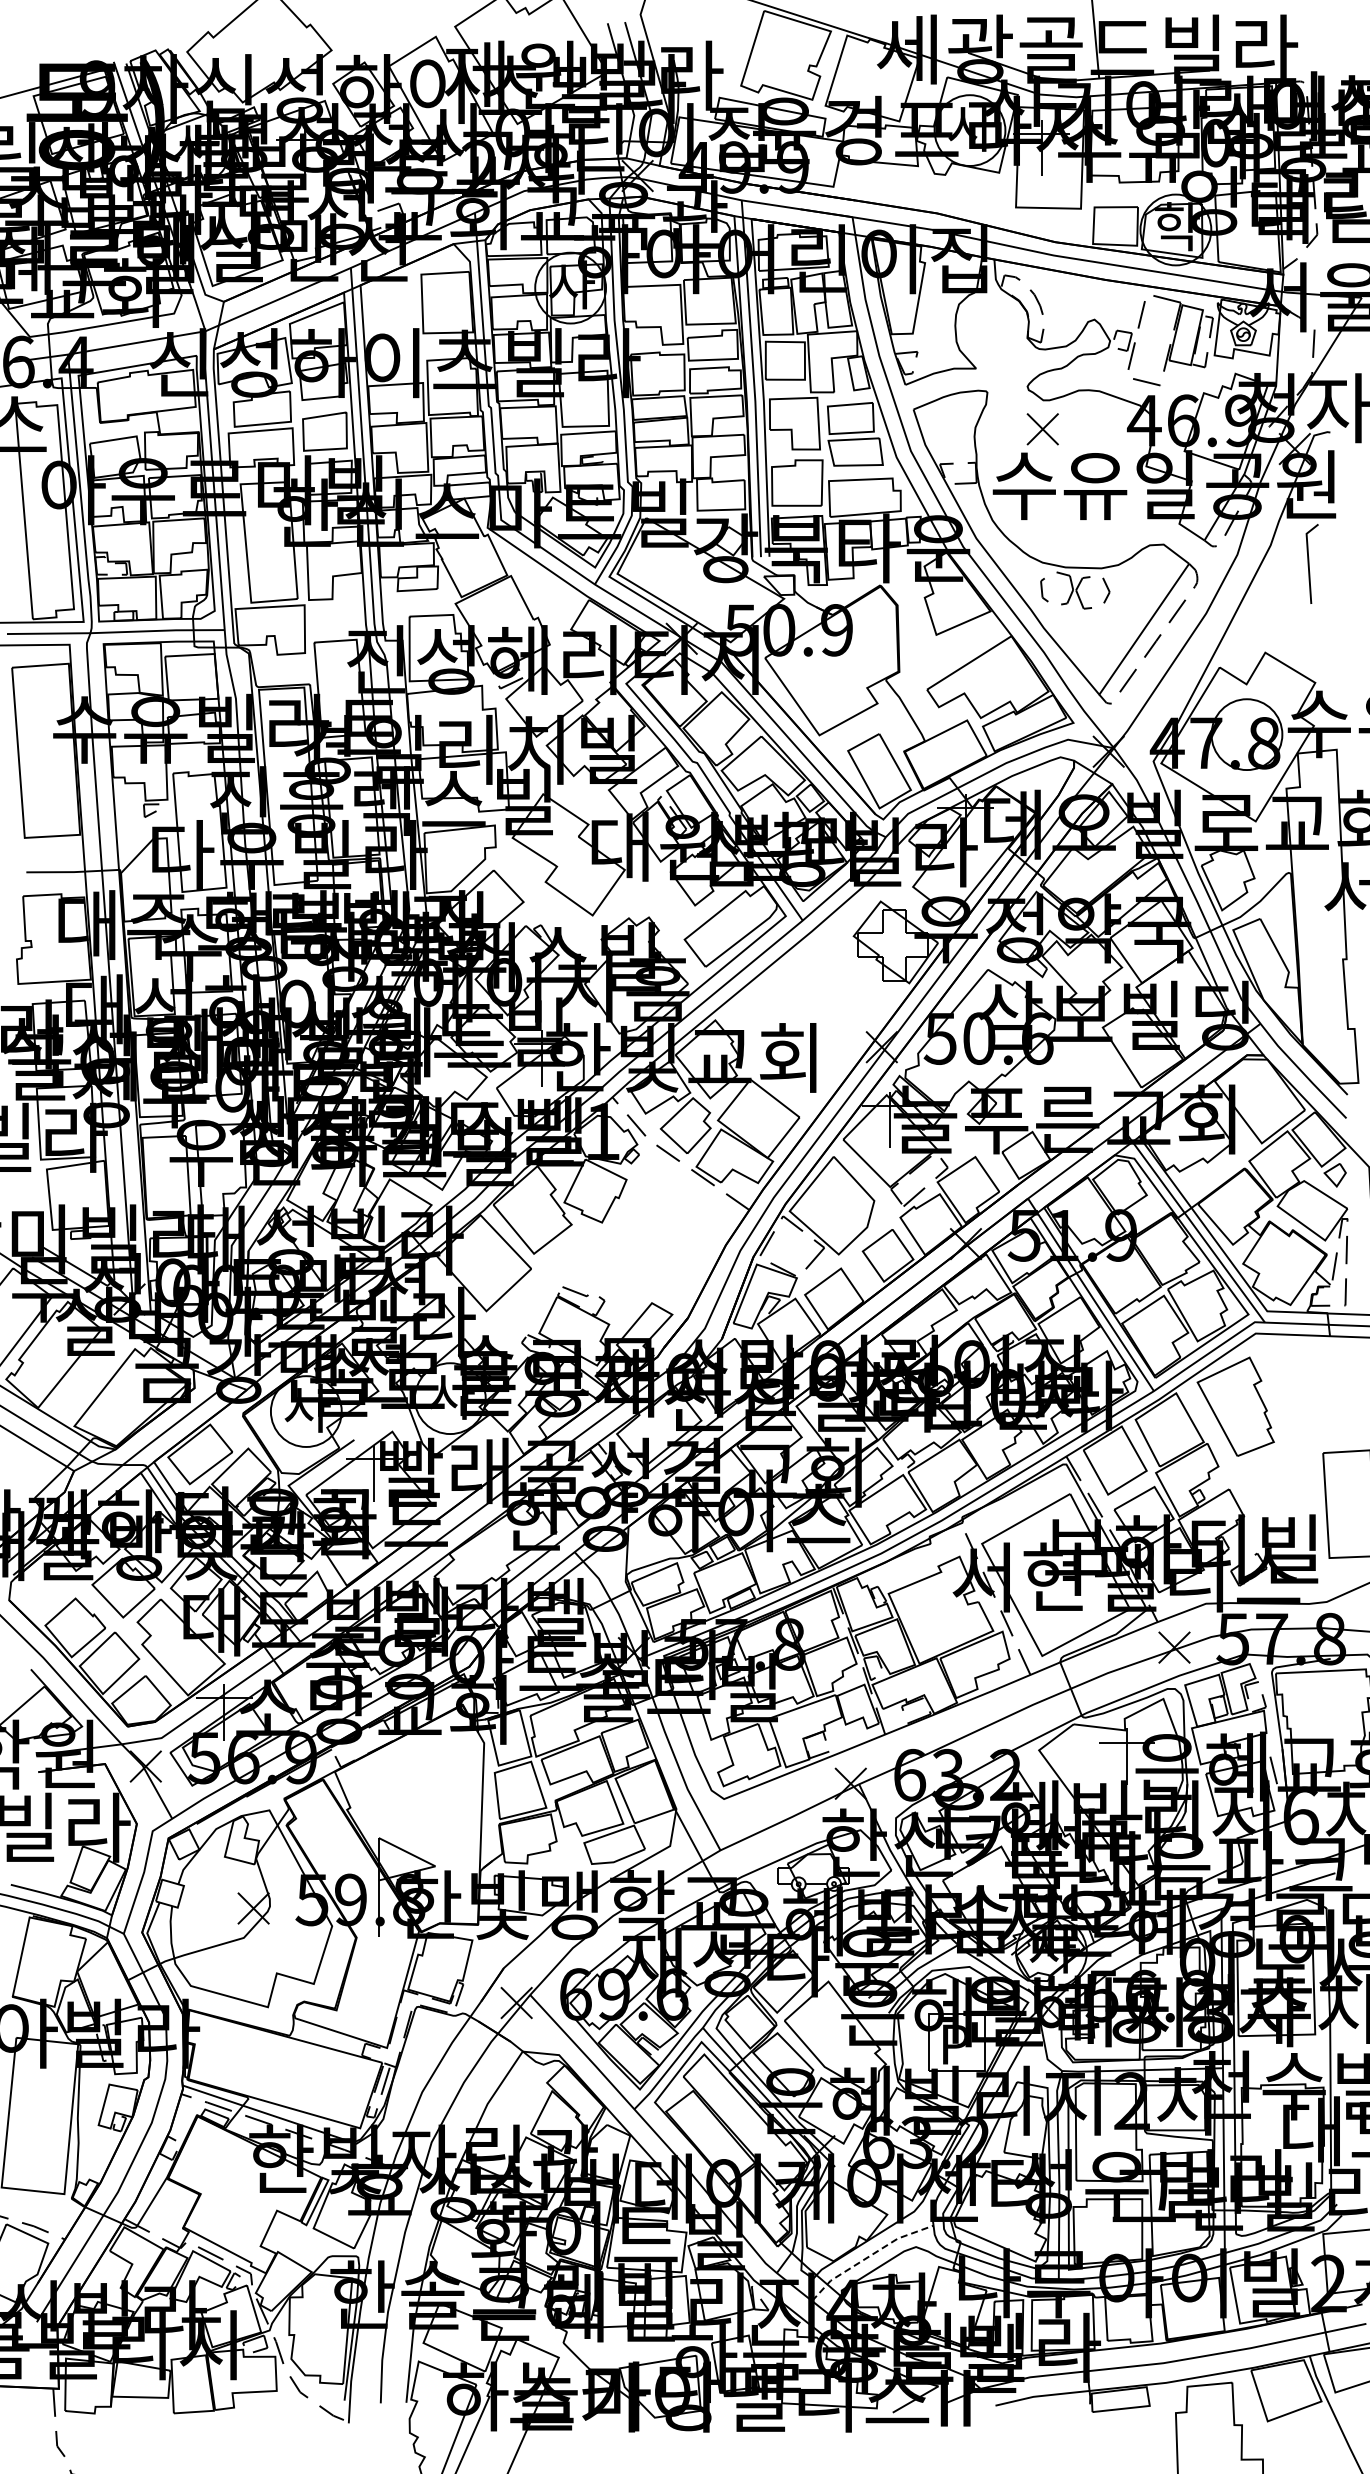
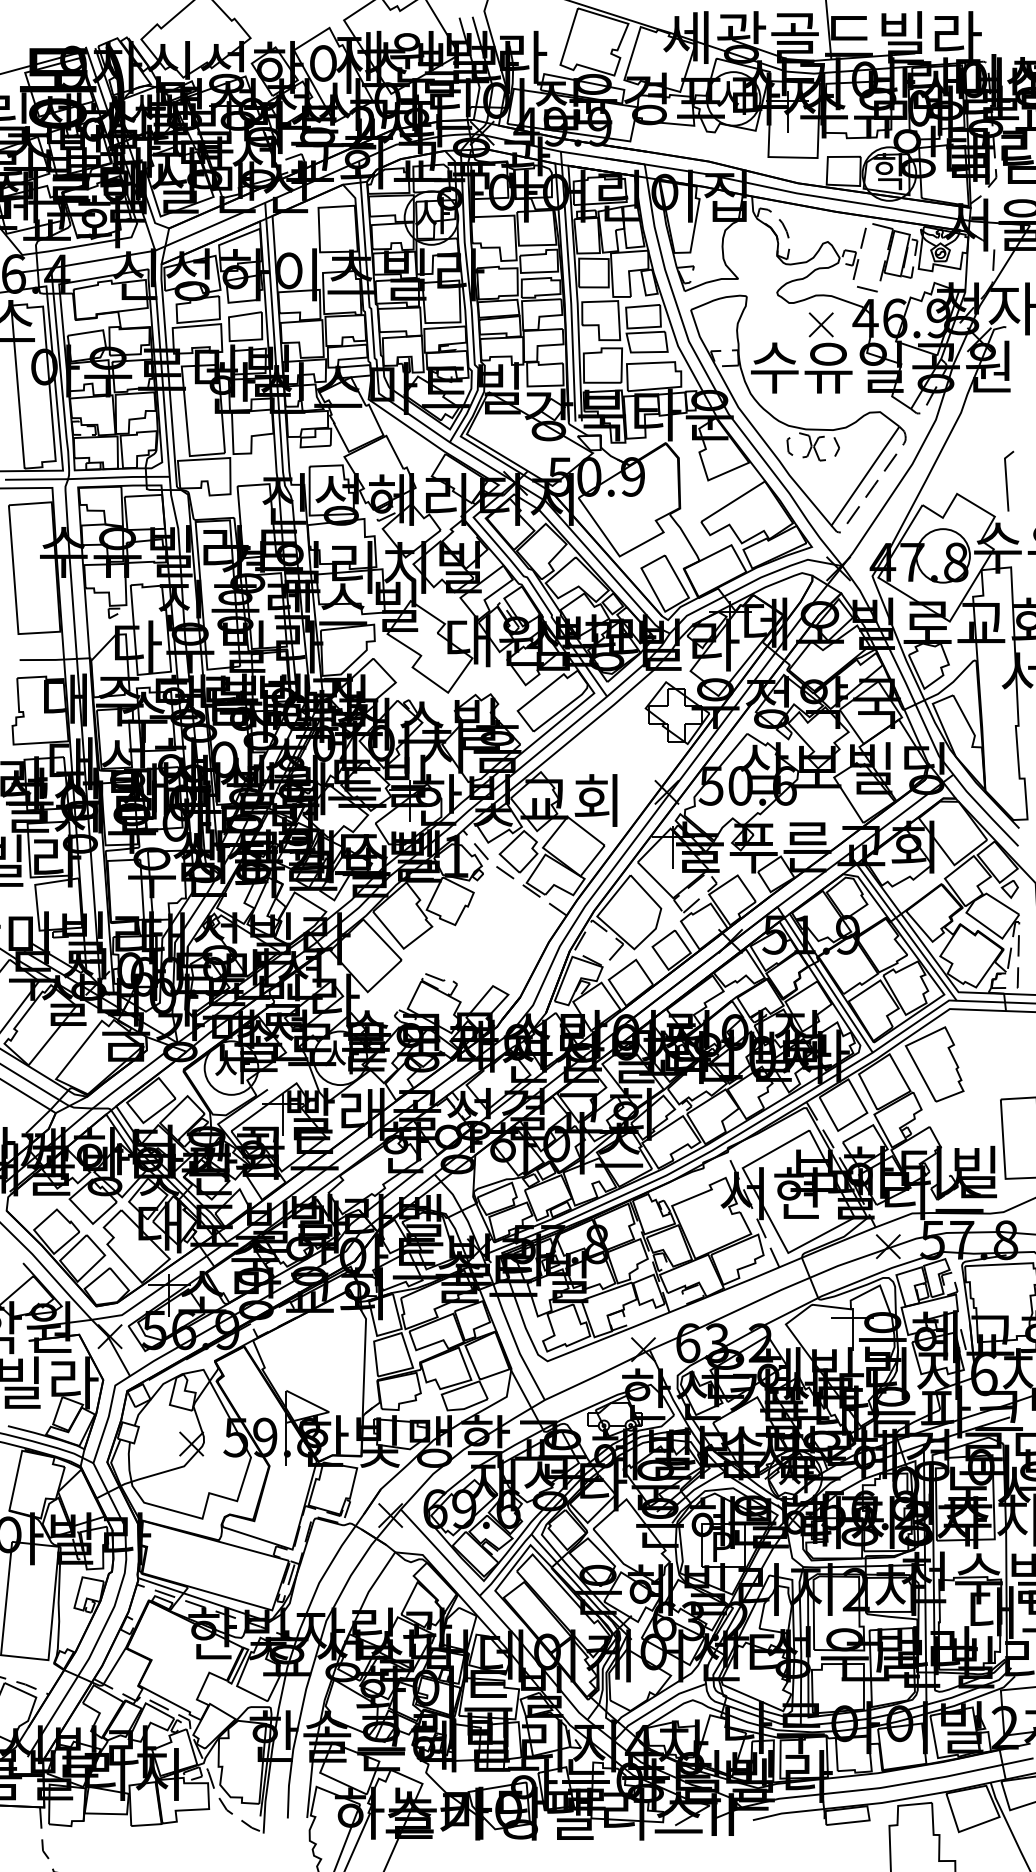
part: (1042, 429) -> (821, 325), moved
line: (1309, 563) -> (1007, 480), moved
line: (868, 2256) -> (656, 1707), dashed -> solid

